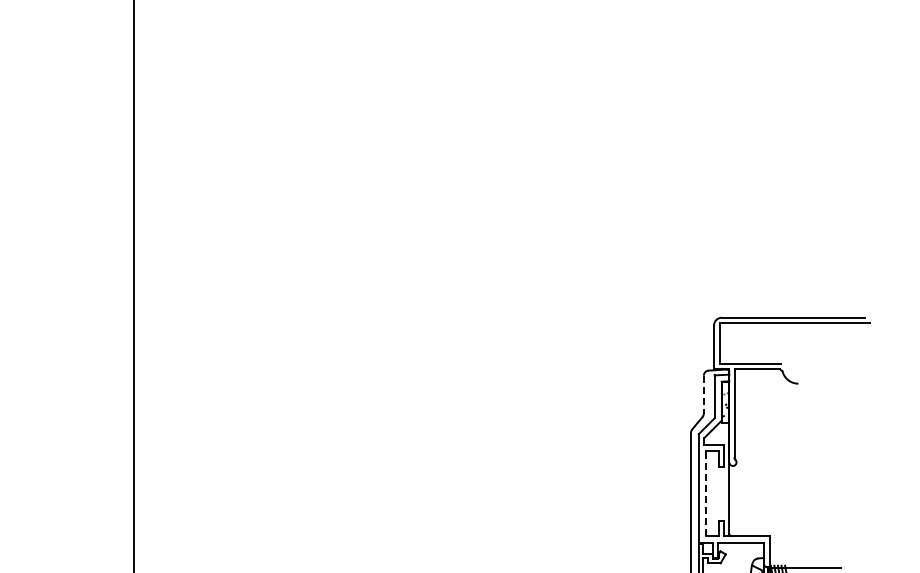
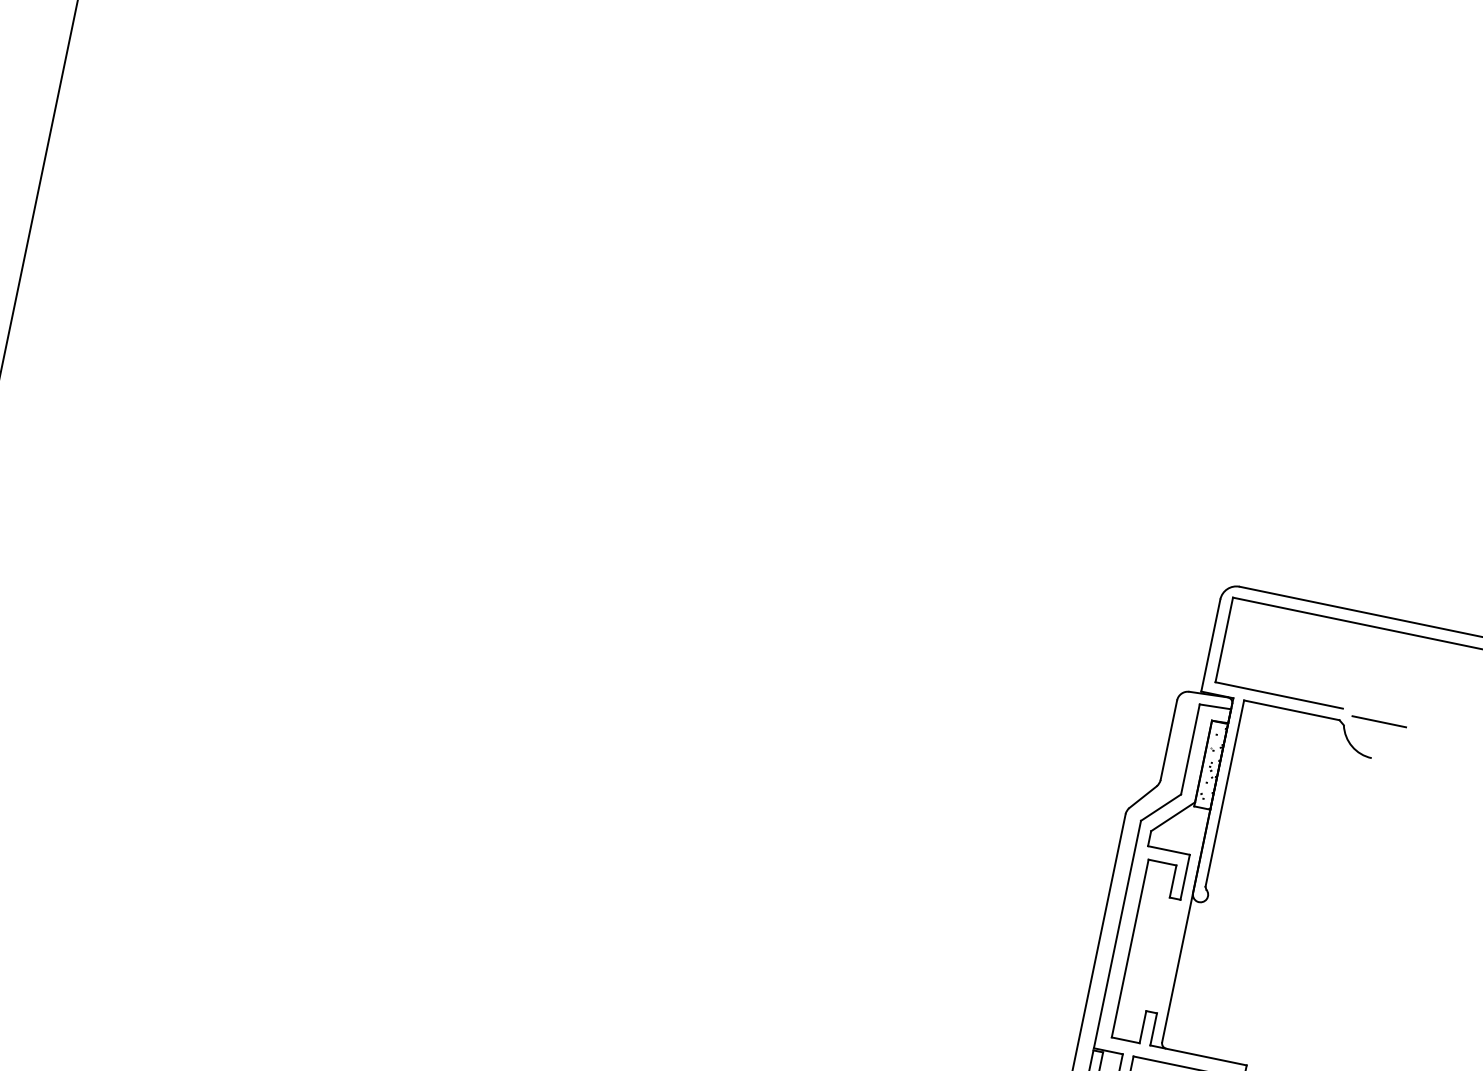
line: (798, 366) -> (1379, 722), added
line: (703, 394) -> (1168, 739), dashed -> solid
line: (705, 493) -> (1129, 947), dashed -> solid

